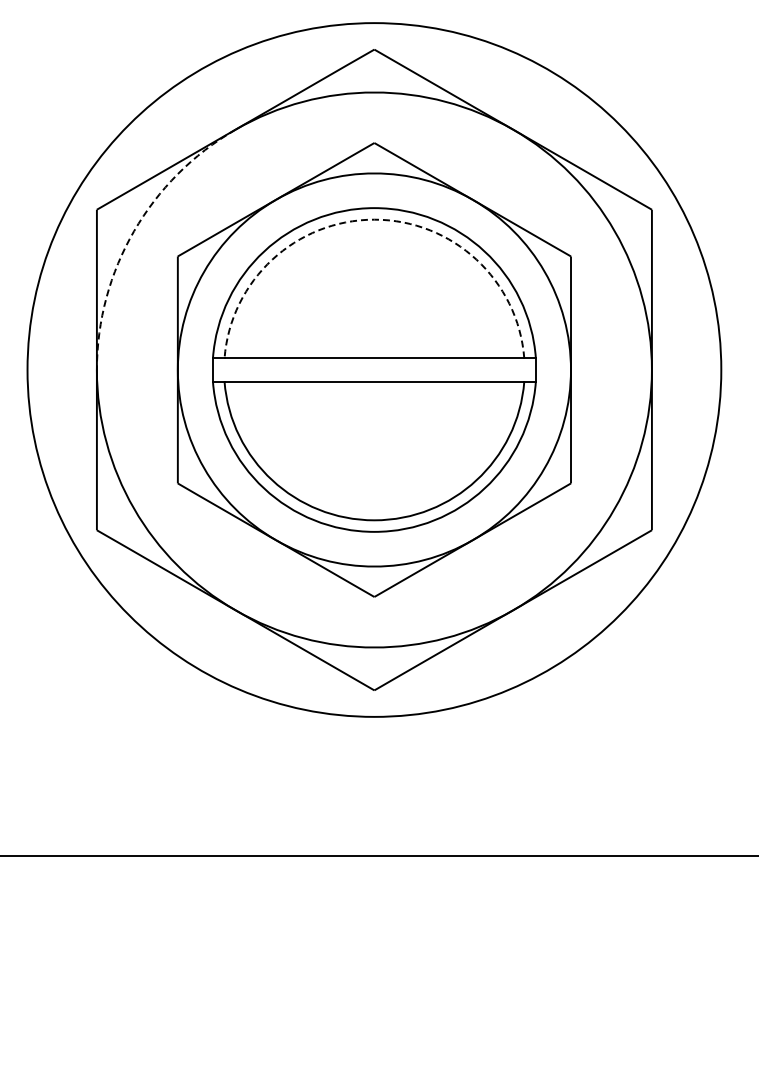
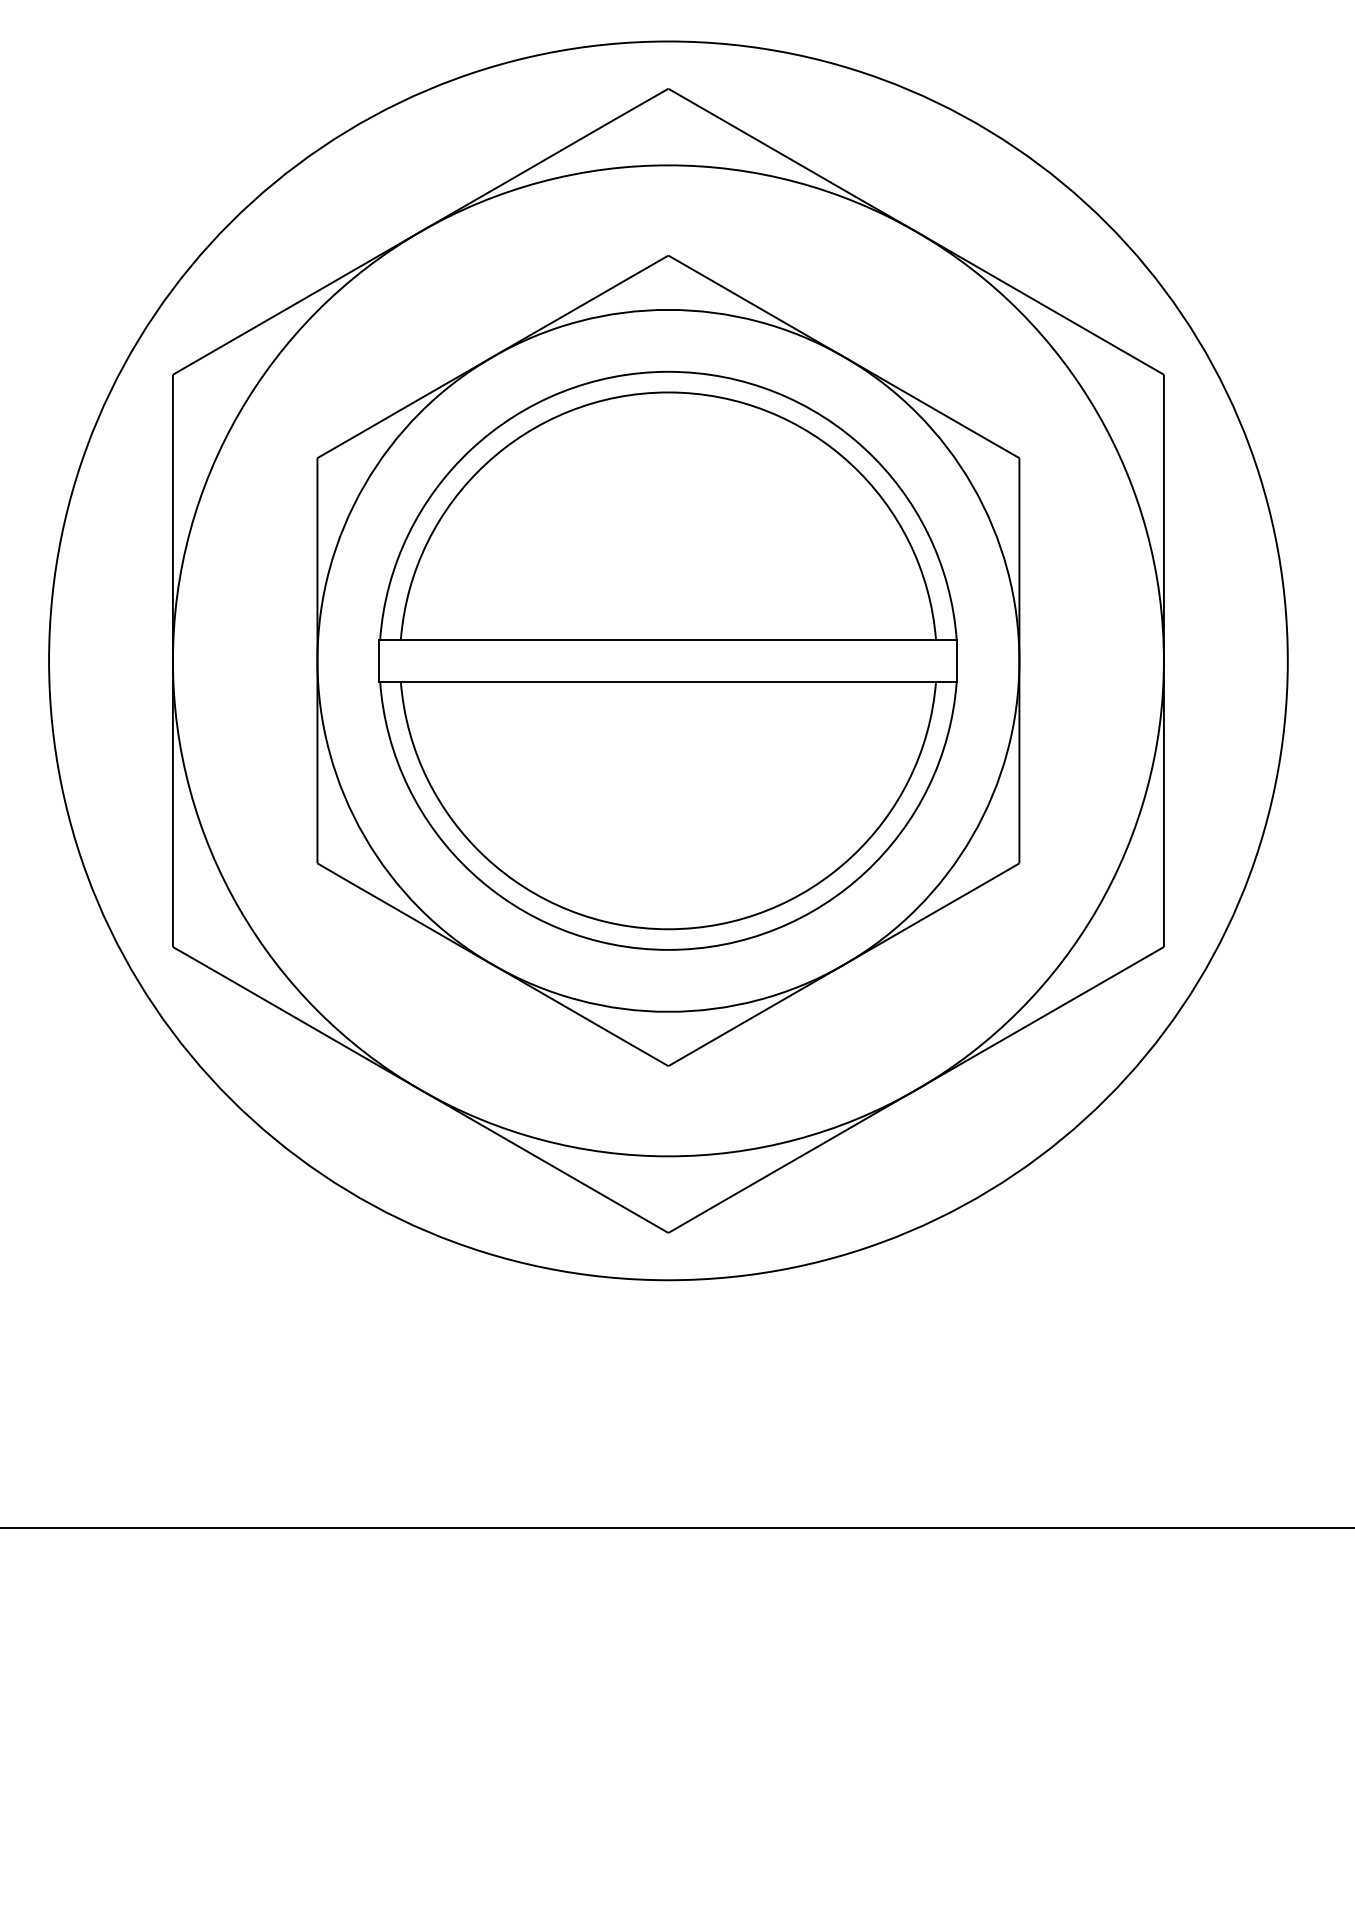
arc: (374, 219) -> (668, 392), dashed -> solid
arc: (134, 231) -> (240, 413), dashed -> solid

